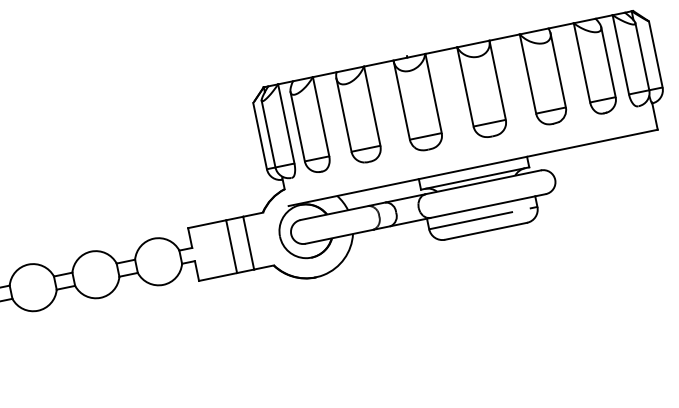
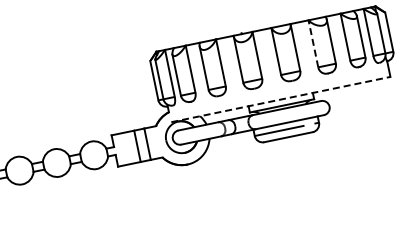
line: (528, 73) -> (313, 43), solid -> dashed
line: (472, 167) -> (280, 99), solid -> dashed

